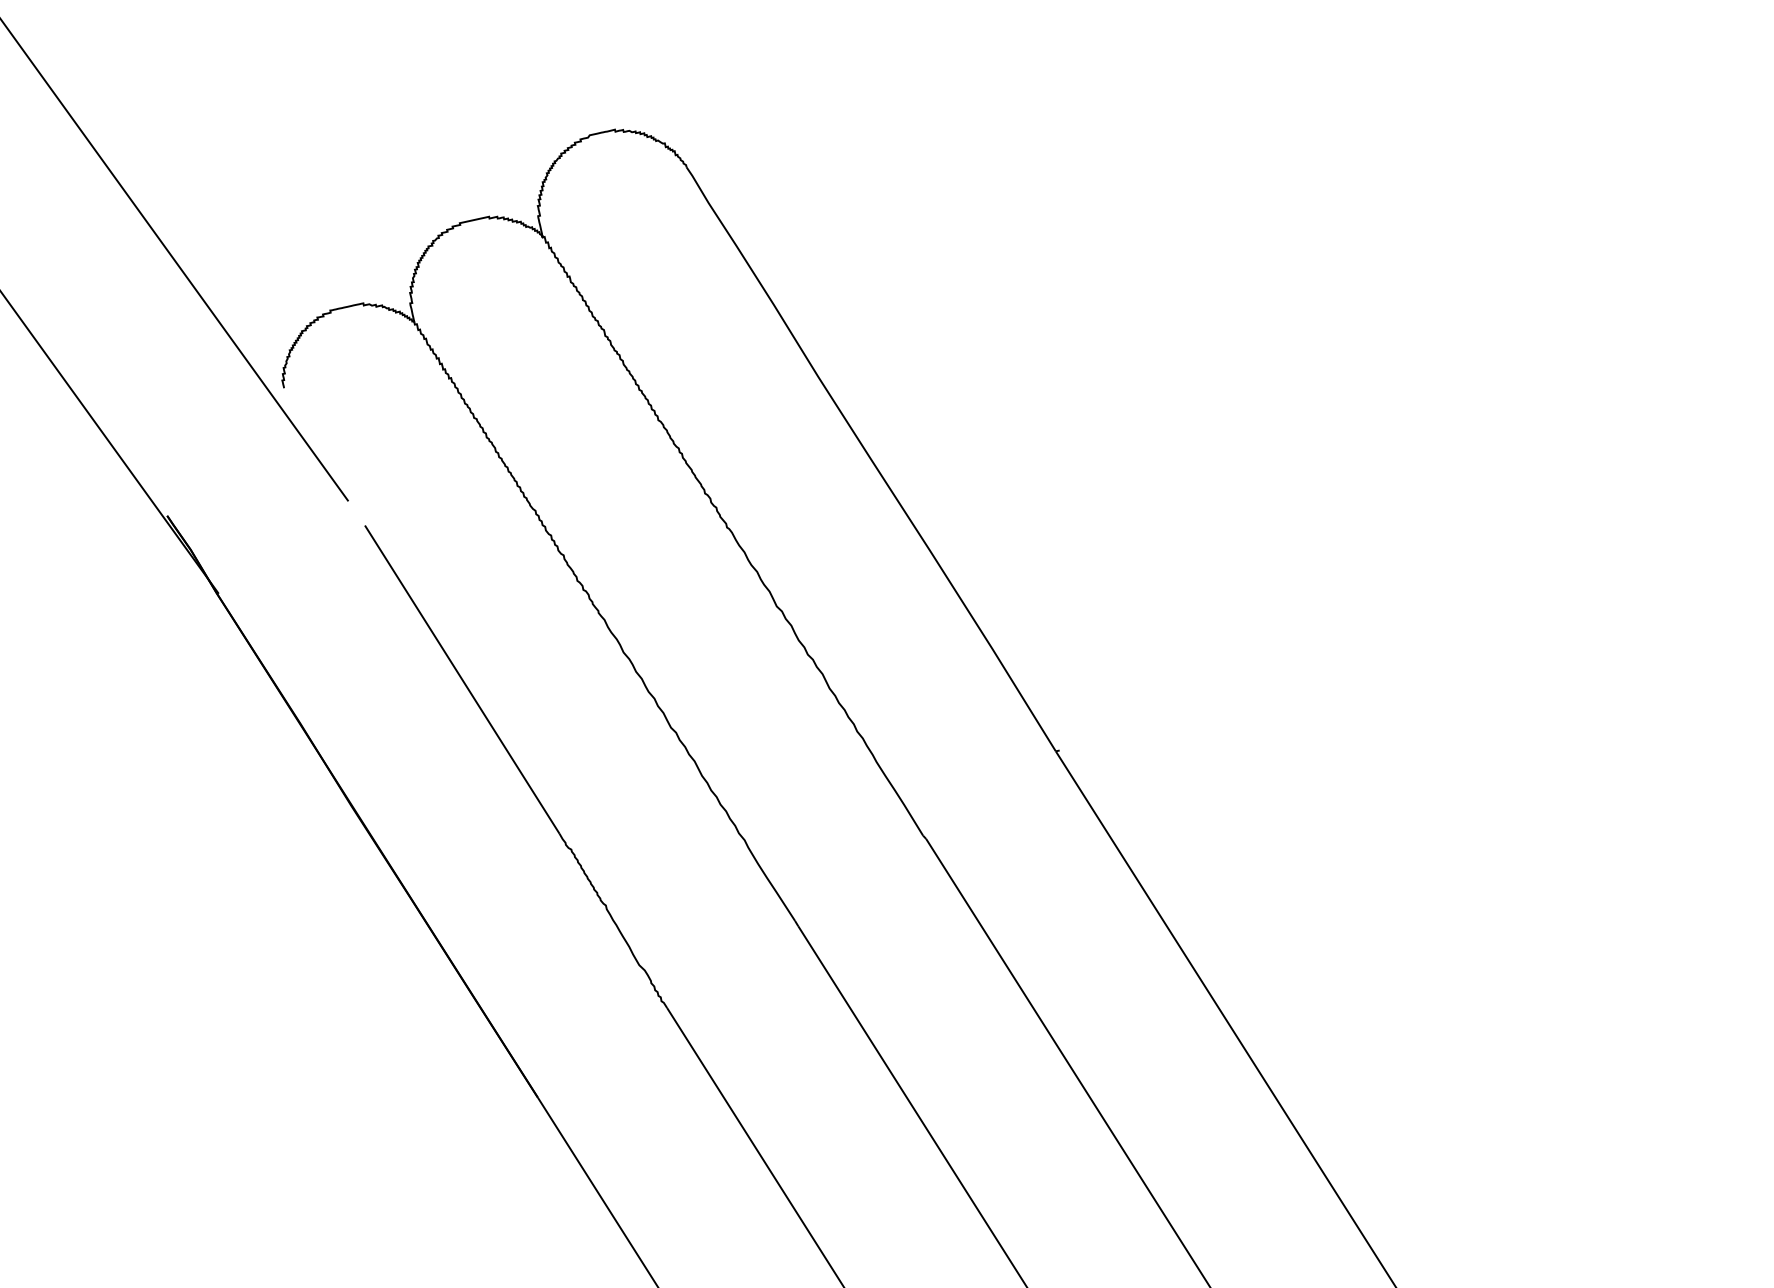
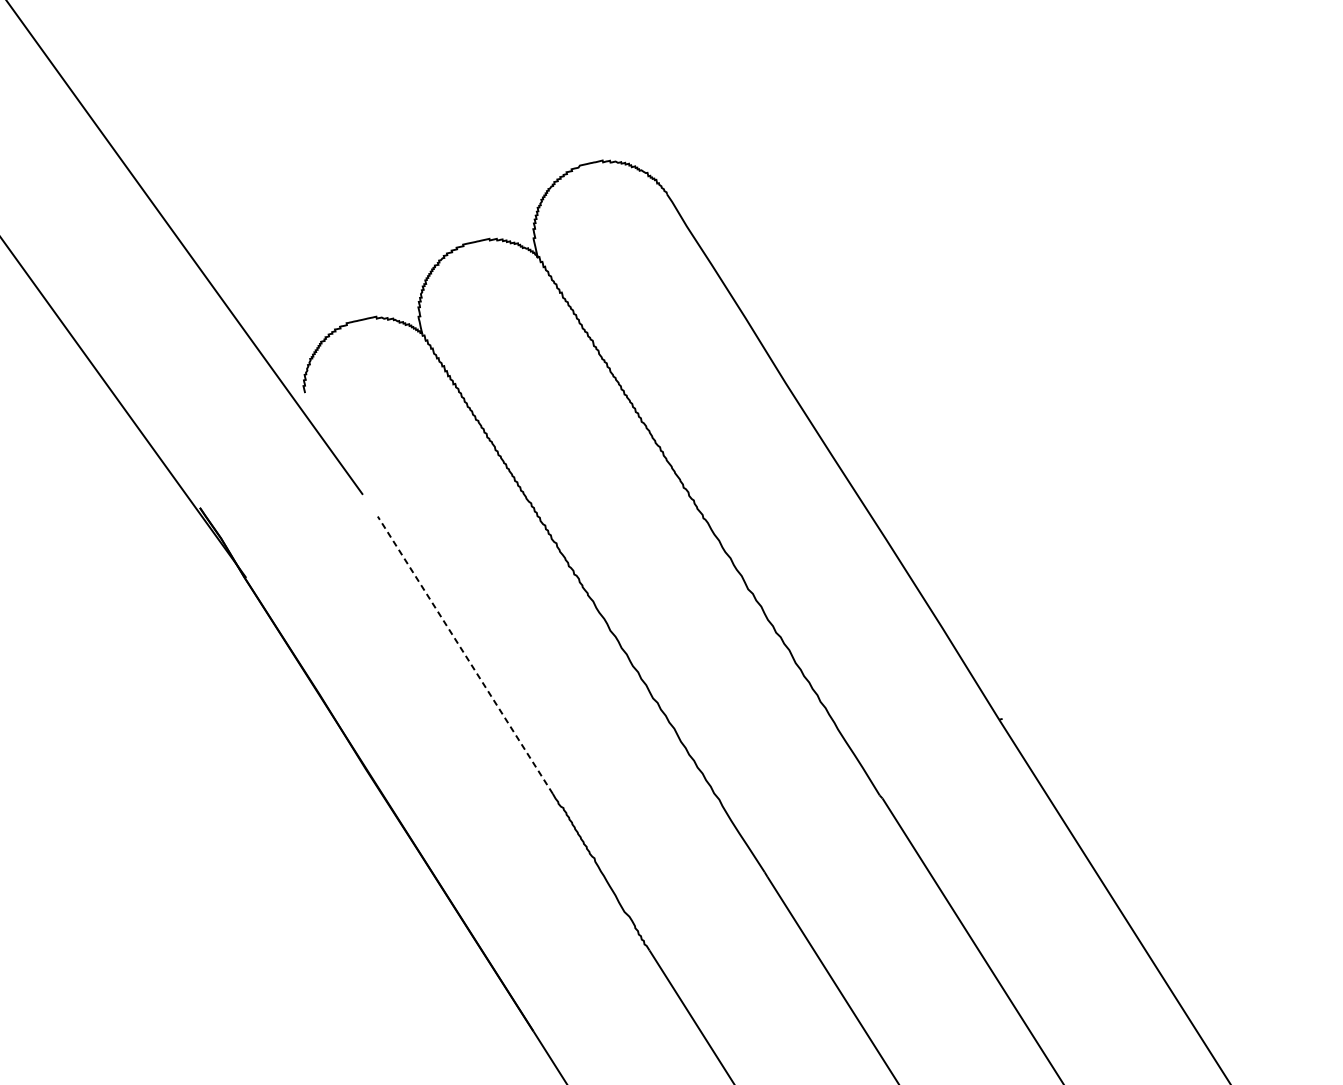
line: (462, 679) -> (465, 655), solid -> dashed

